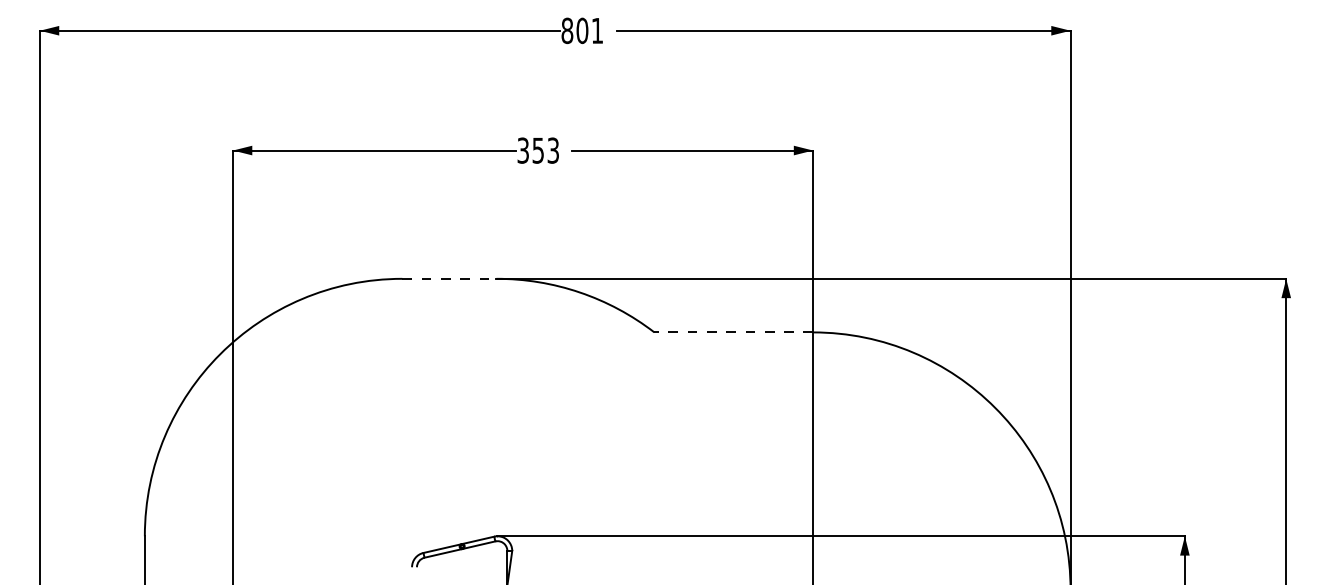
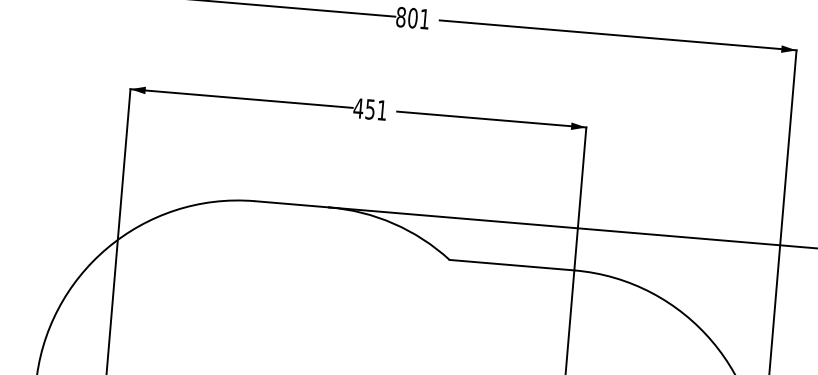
text: (537, 150) -> (369, 109), 353 -> 451
line: (449, 278) -> (292, 204), dashed -> solid
line: (733, 332) -> (511, 265), dashed -> solid

